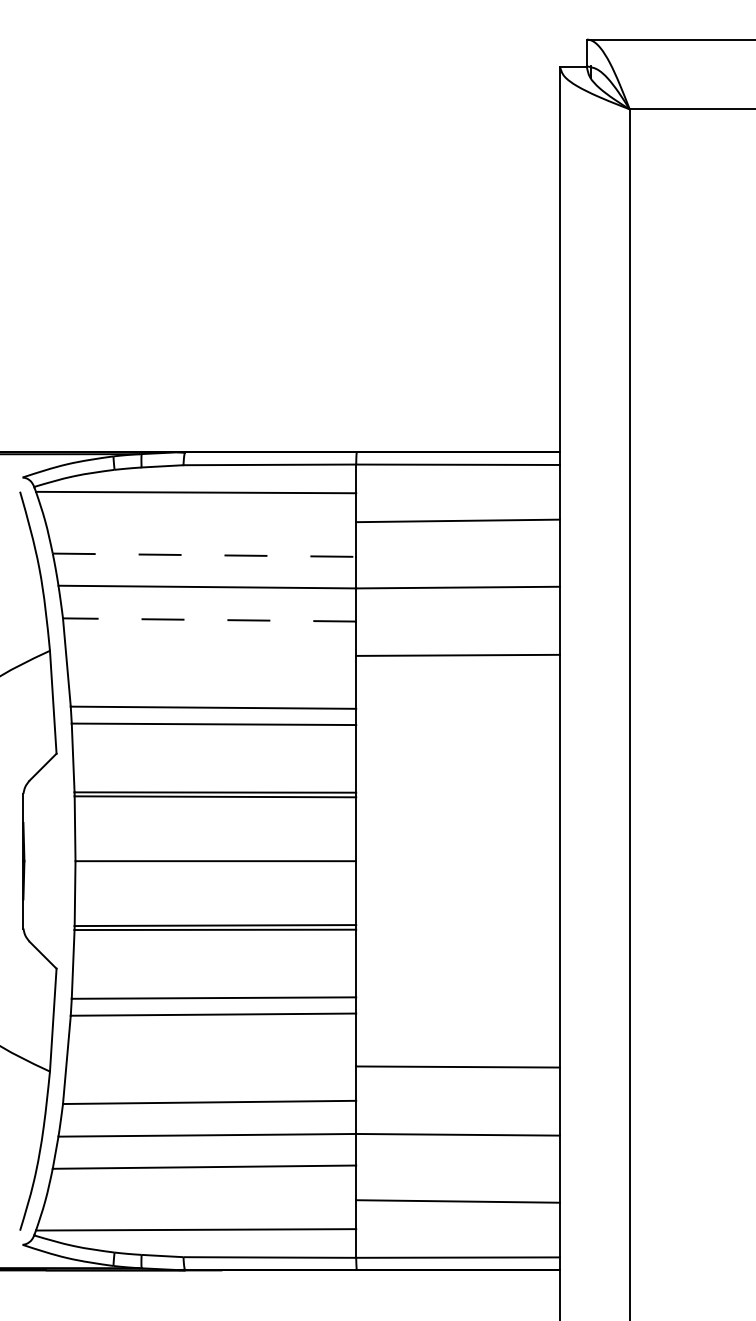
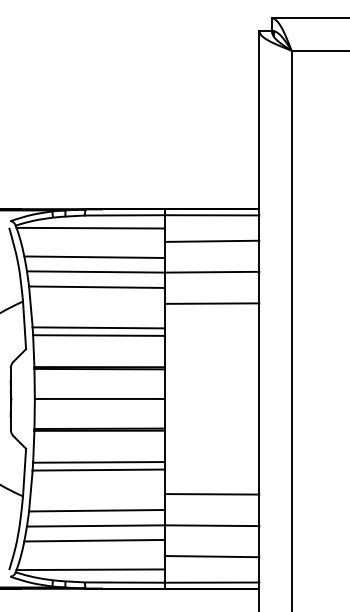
line: (206, 555) -> (95, 257), dashed -> solid
line: (208, 620) -> (96, 287), dashed -> solid

